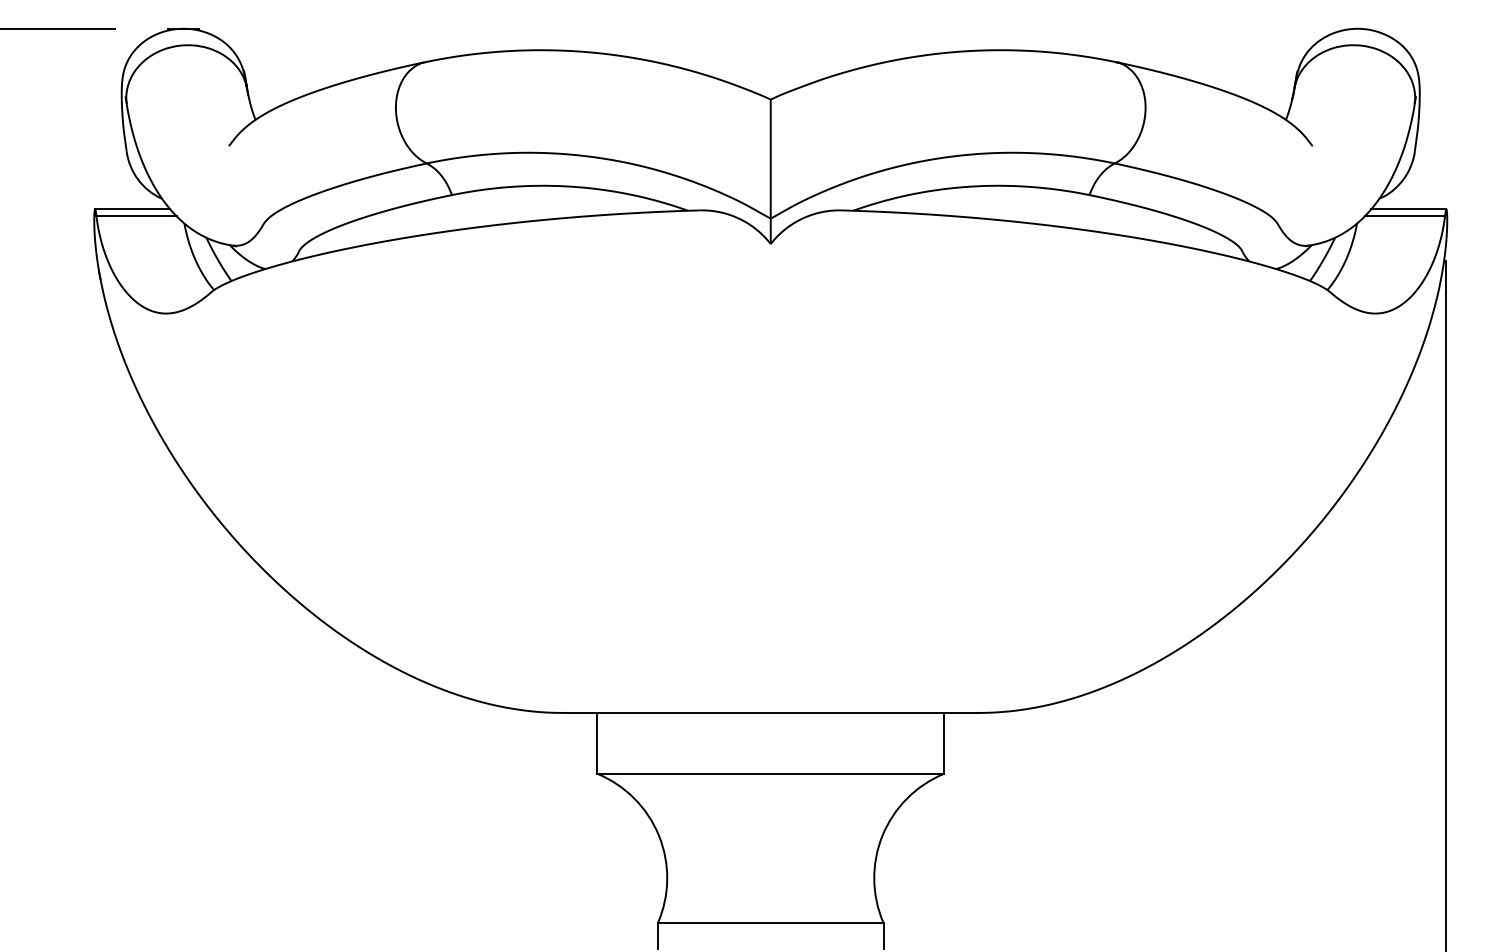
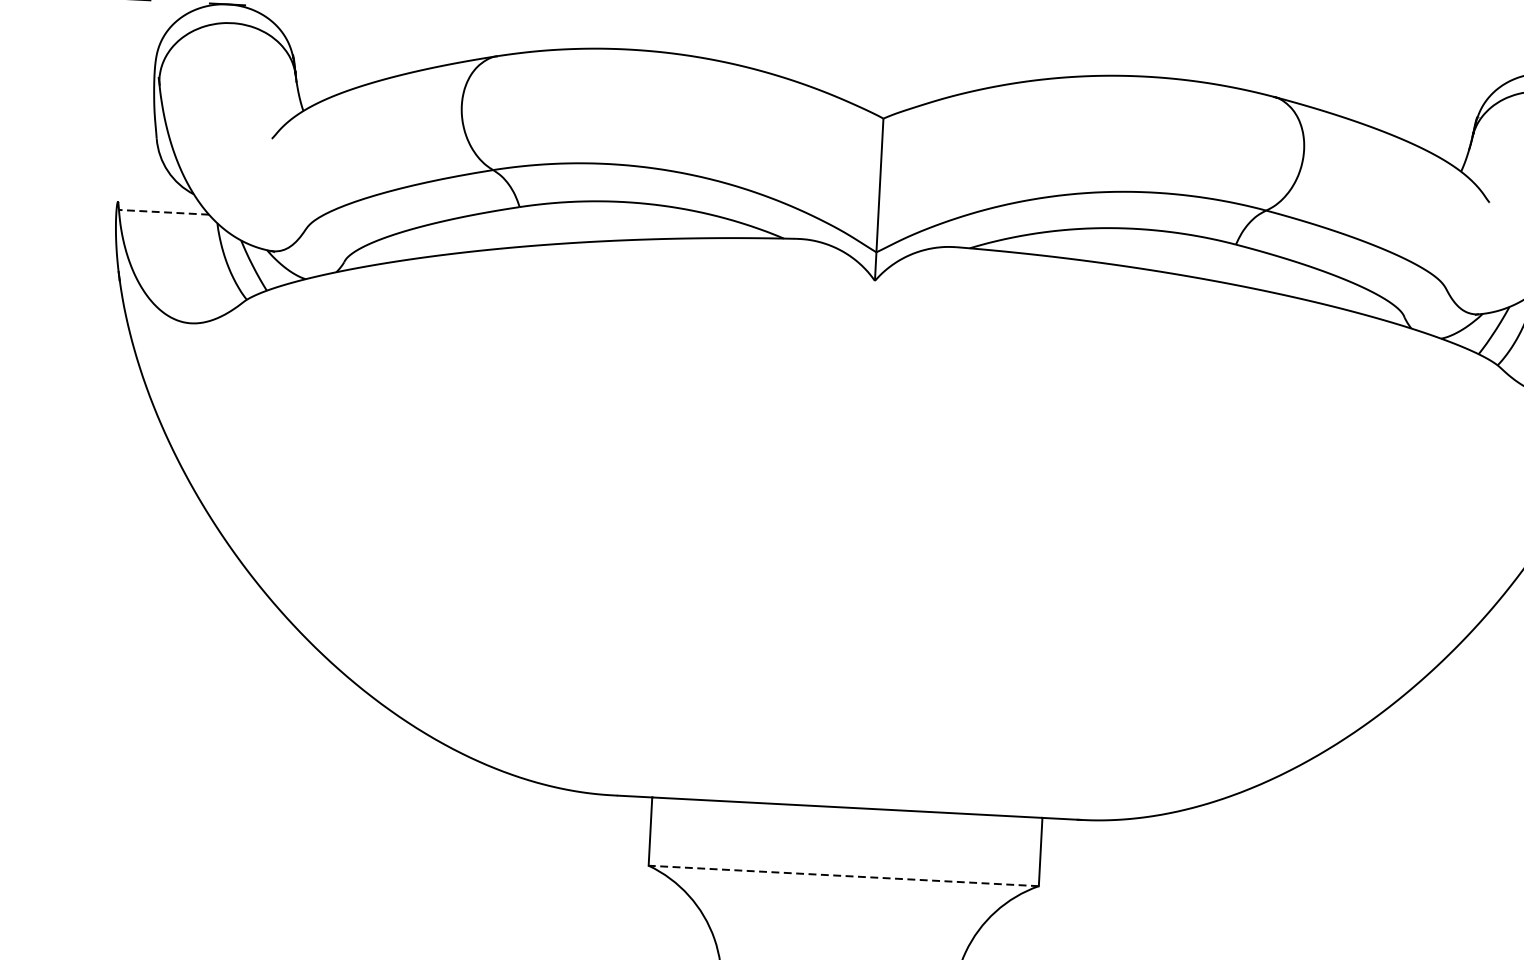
line: (132, 209) -> (159, 204), removed
line: (136, 216) -> (163, 212), solid -> dashed
line: (770, 773) -> (843, 875), solid -> dashed

